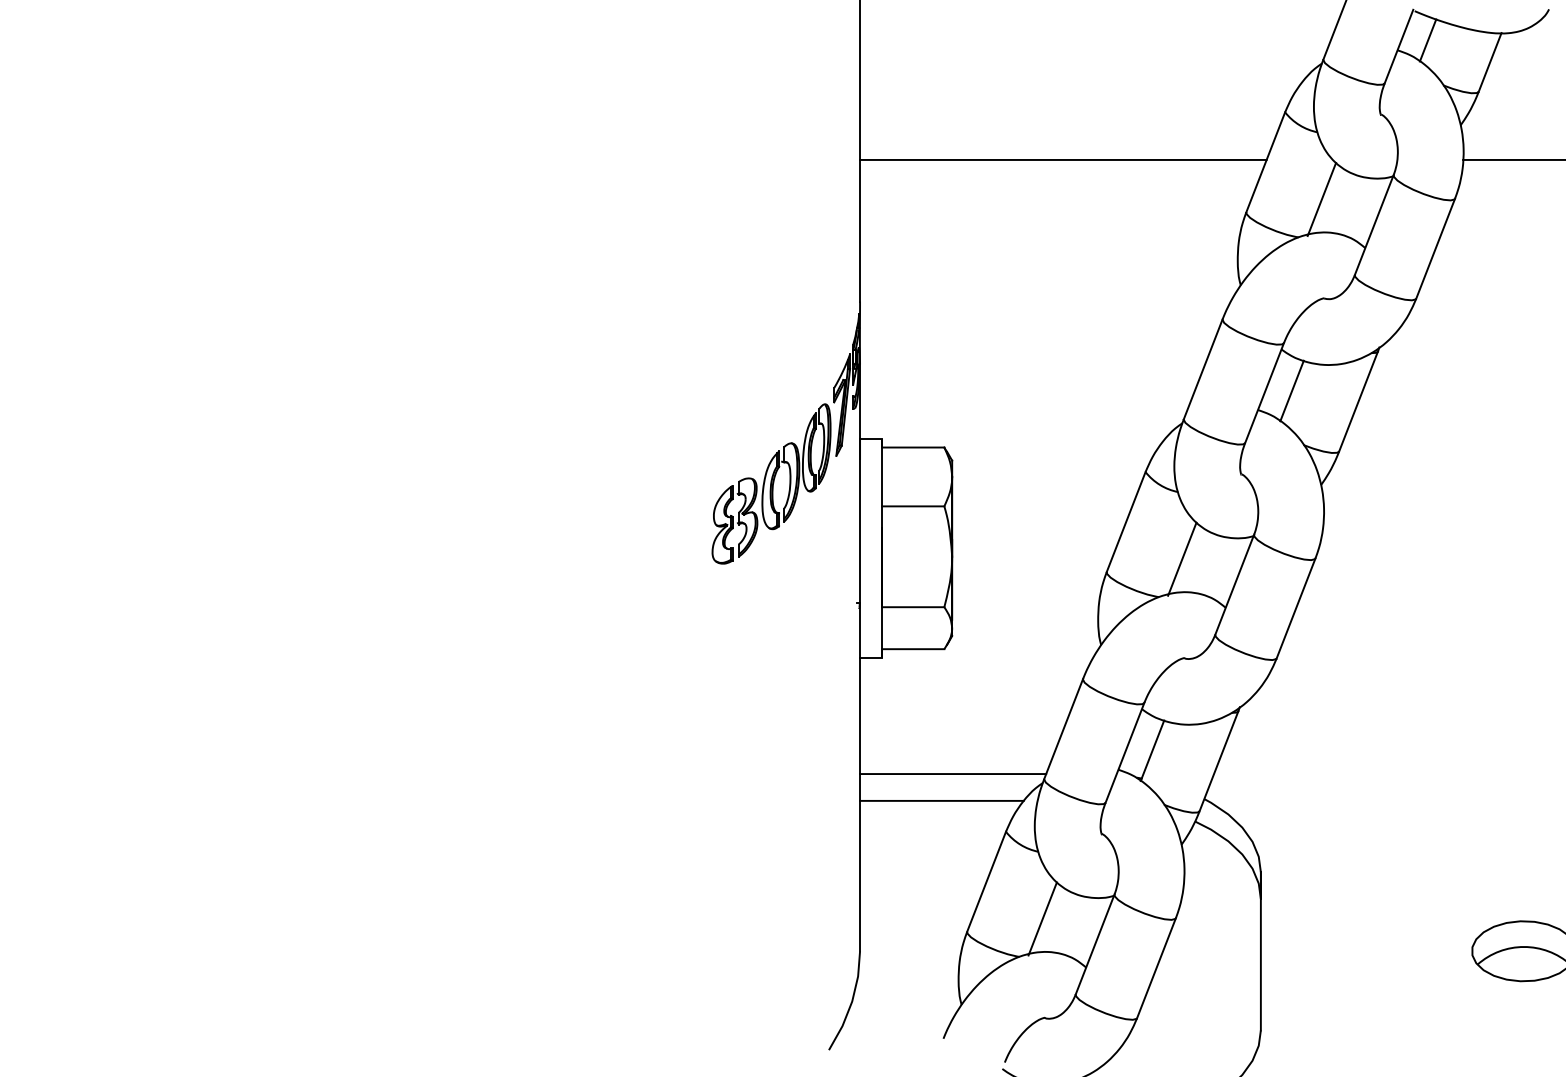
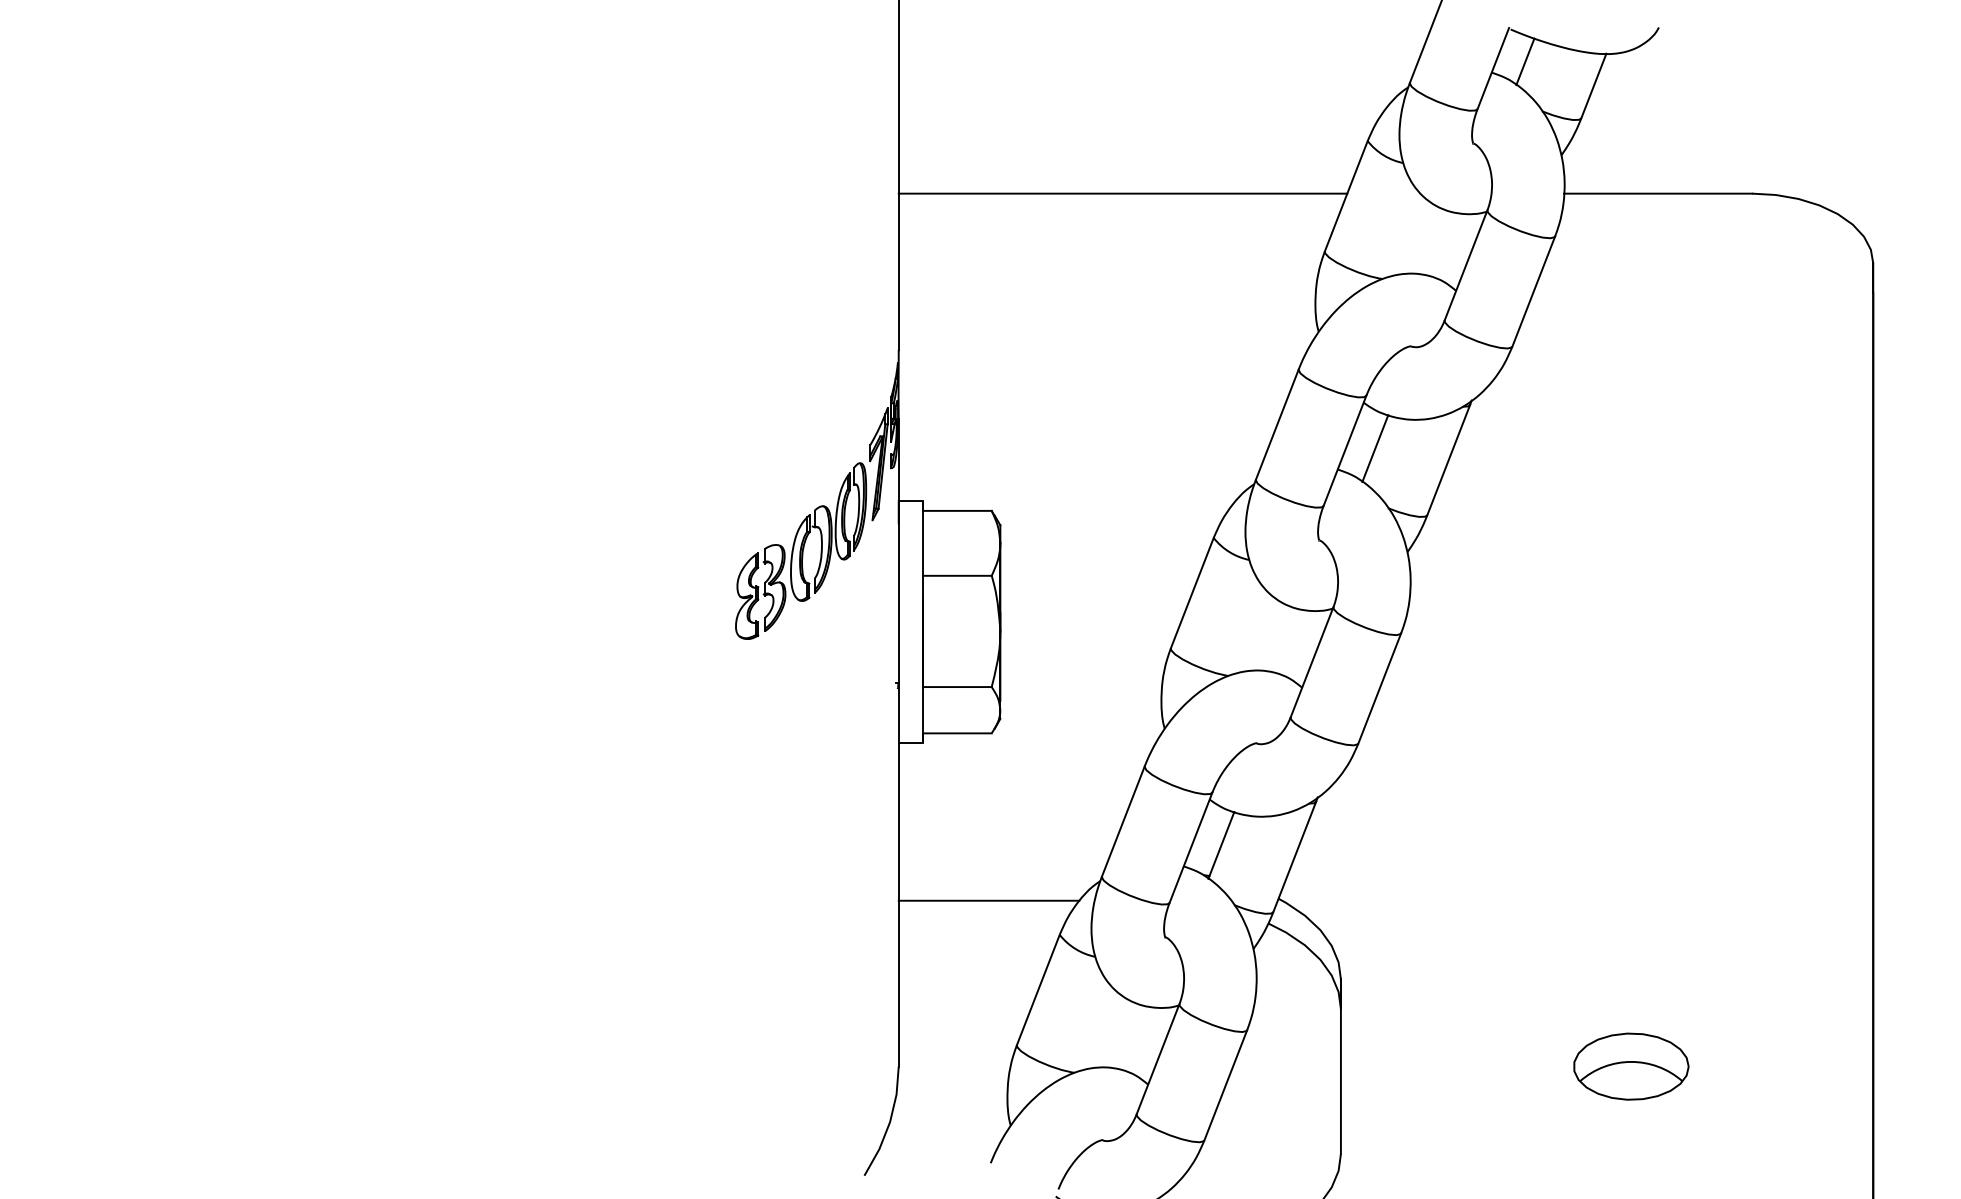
line: (1321, 198) -> (1407, 236), removed
line: (1181, 558) -> (1253, 633), removed
line: (953, 774) -> (1001, 871), removed
line: (1042, 918) -> (1099, 1030), removed

